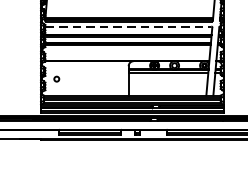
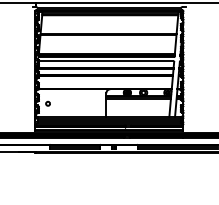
line: (128, 26) -> (106, 61), dashed -> solid

